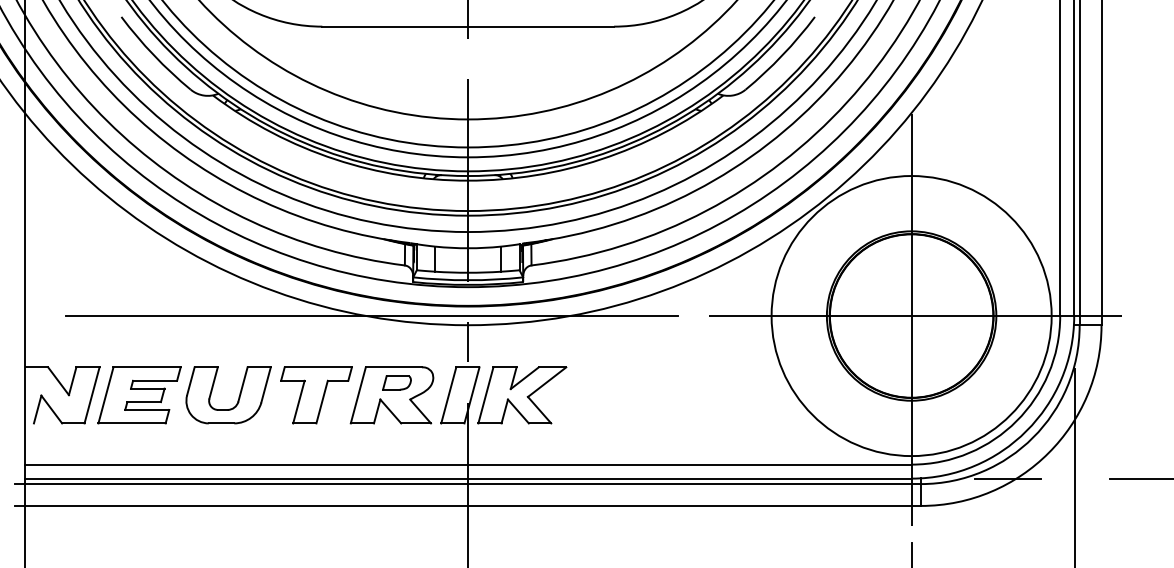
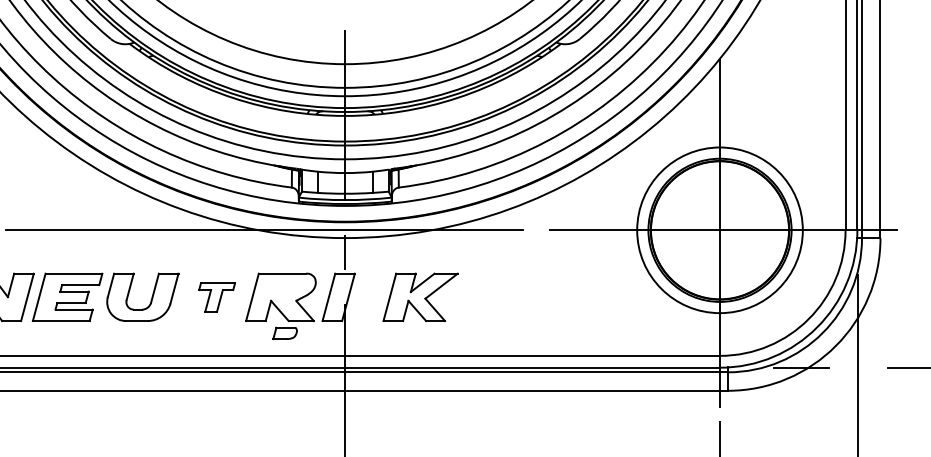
circle: (911, 316) -> (719, 230), size x0.7
part: (396, 382) -> (284, 332), moved
part: (316, 395) -> (217, 297), size x0.6
part: (522, 395) -> (420, 297), moved

